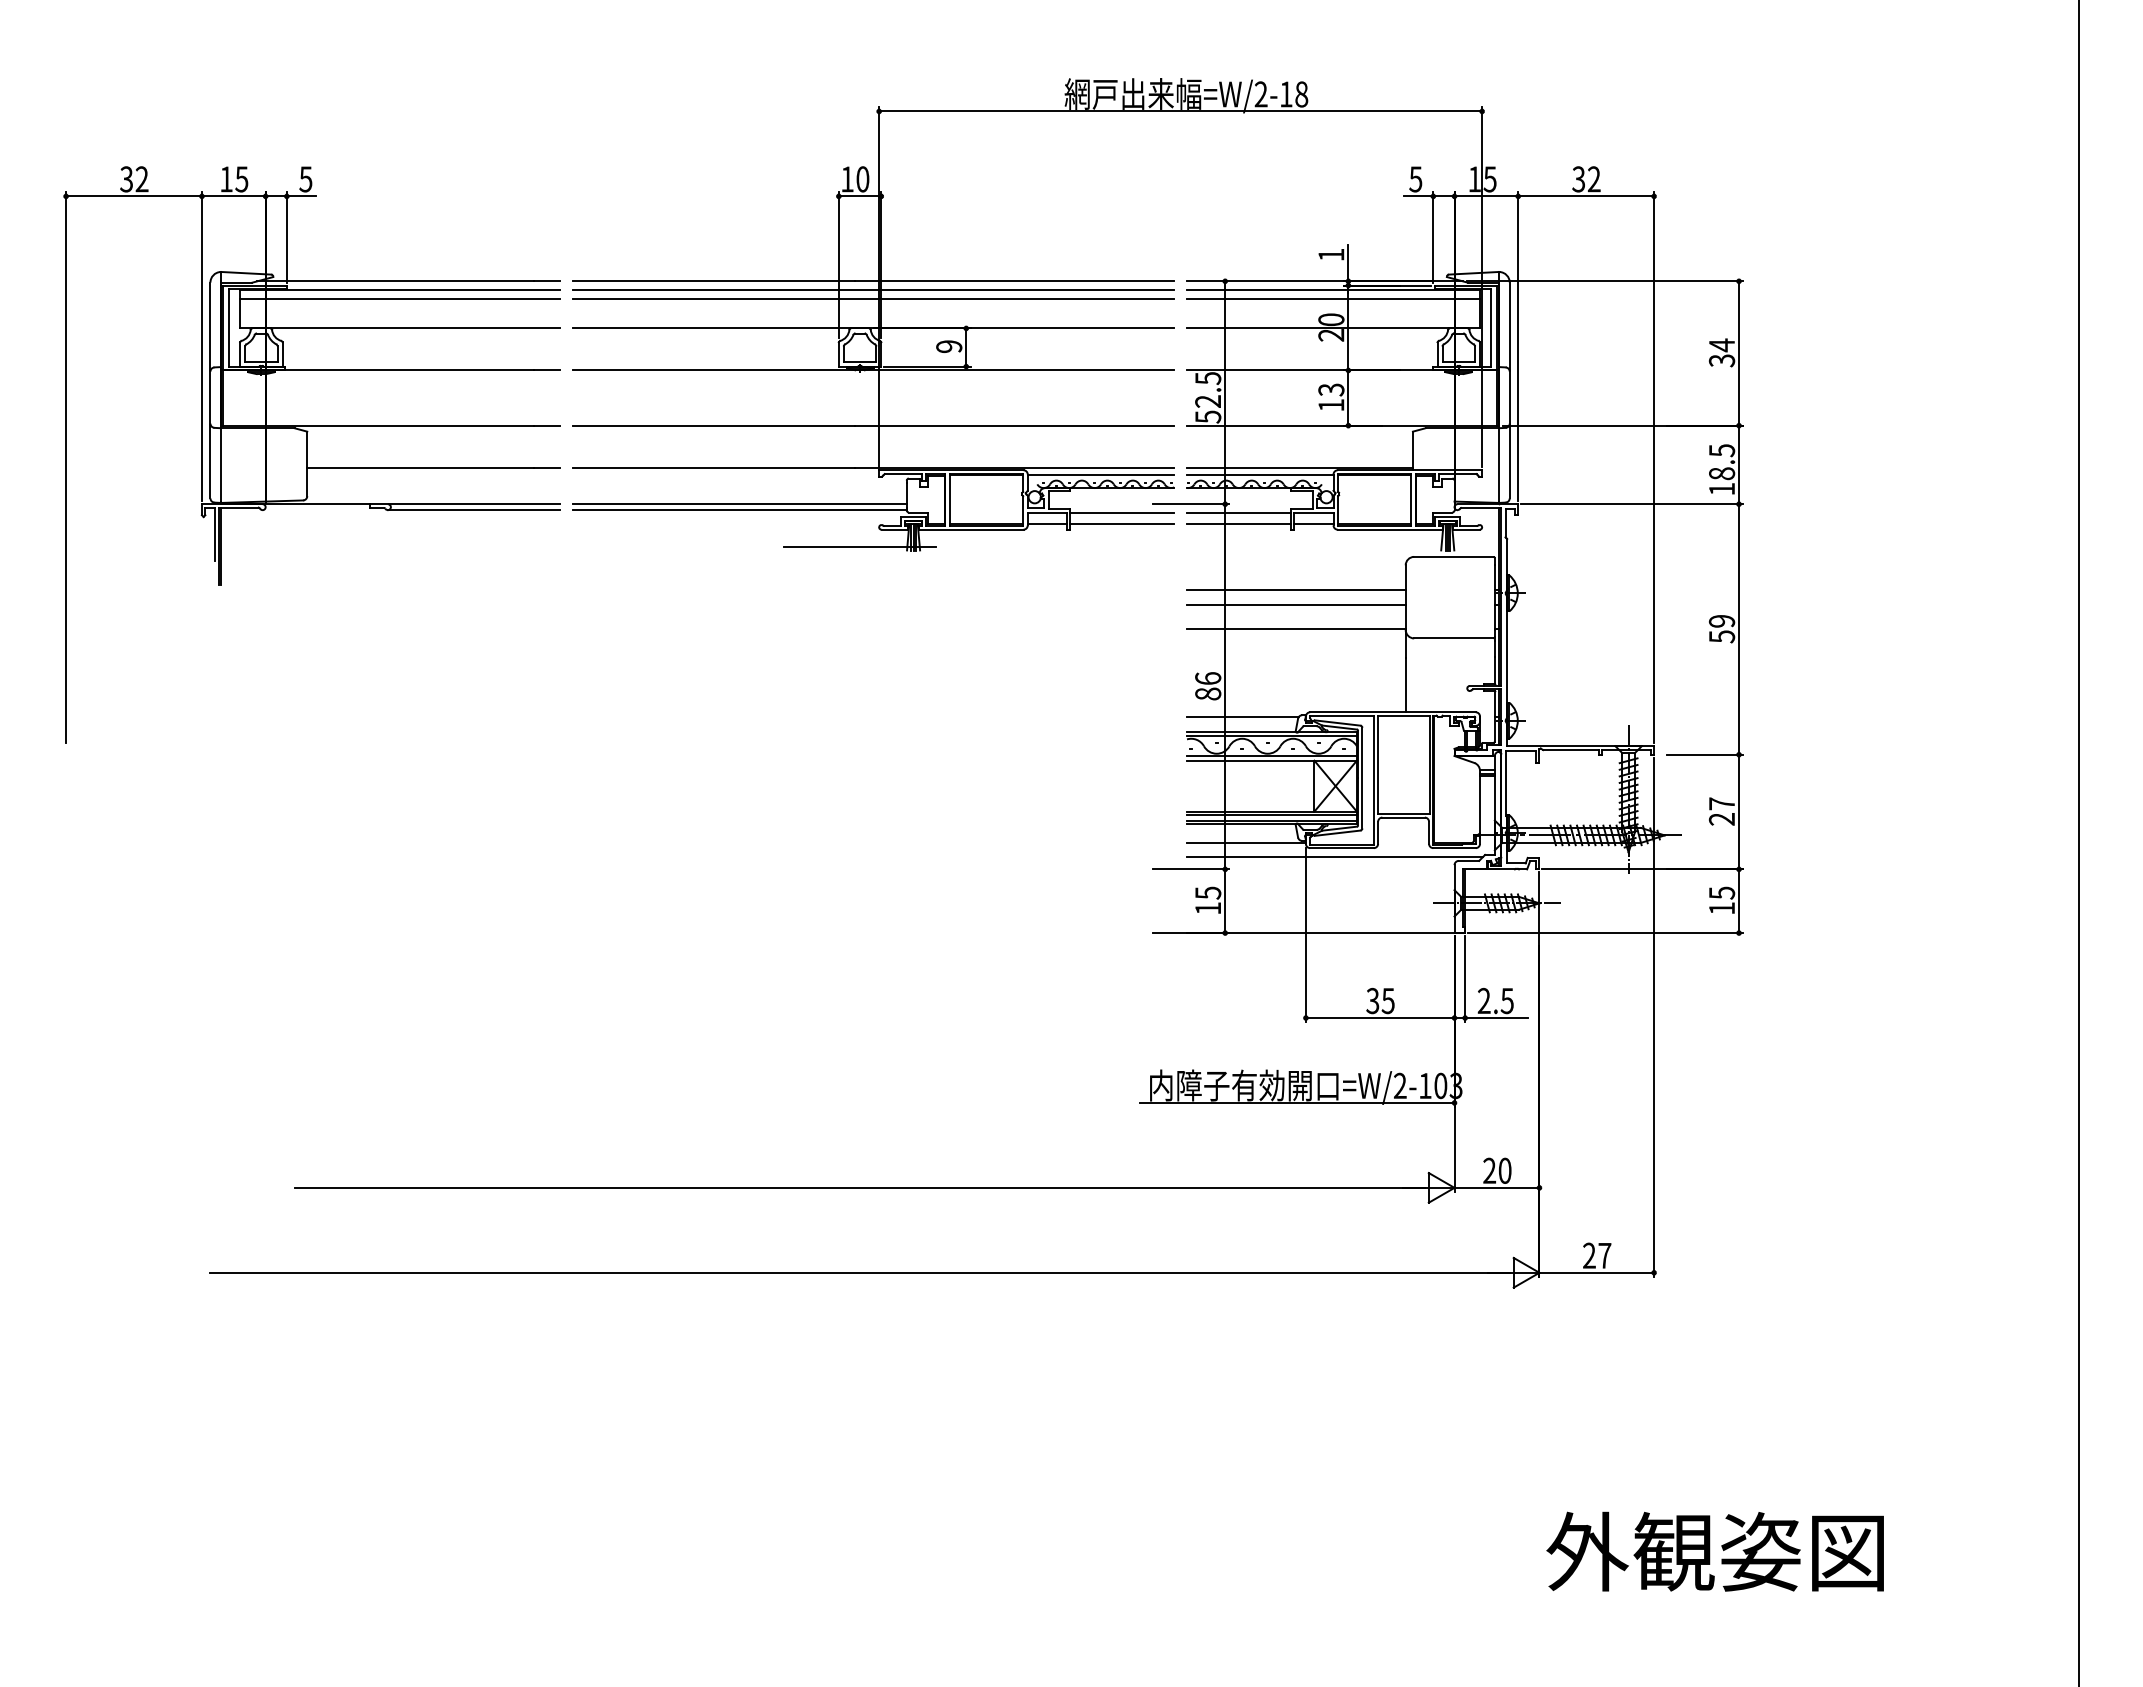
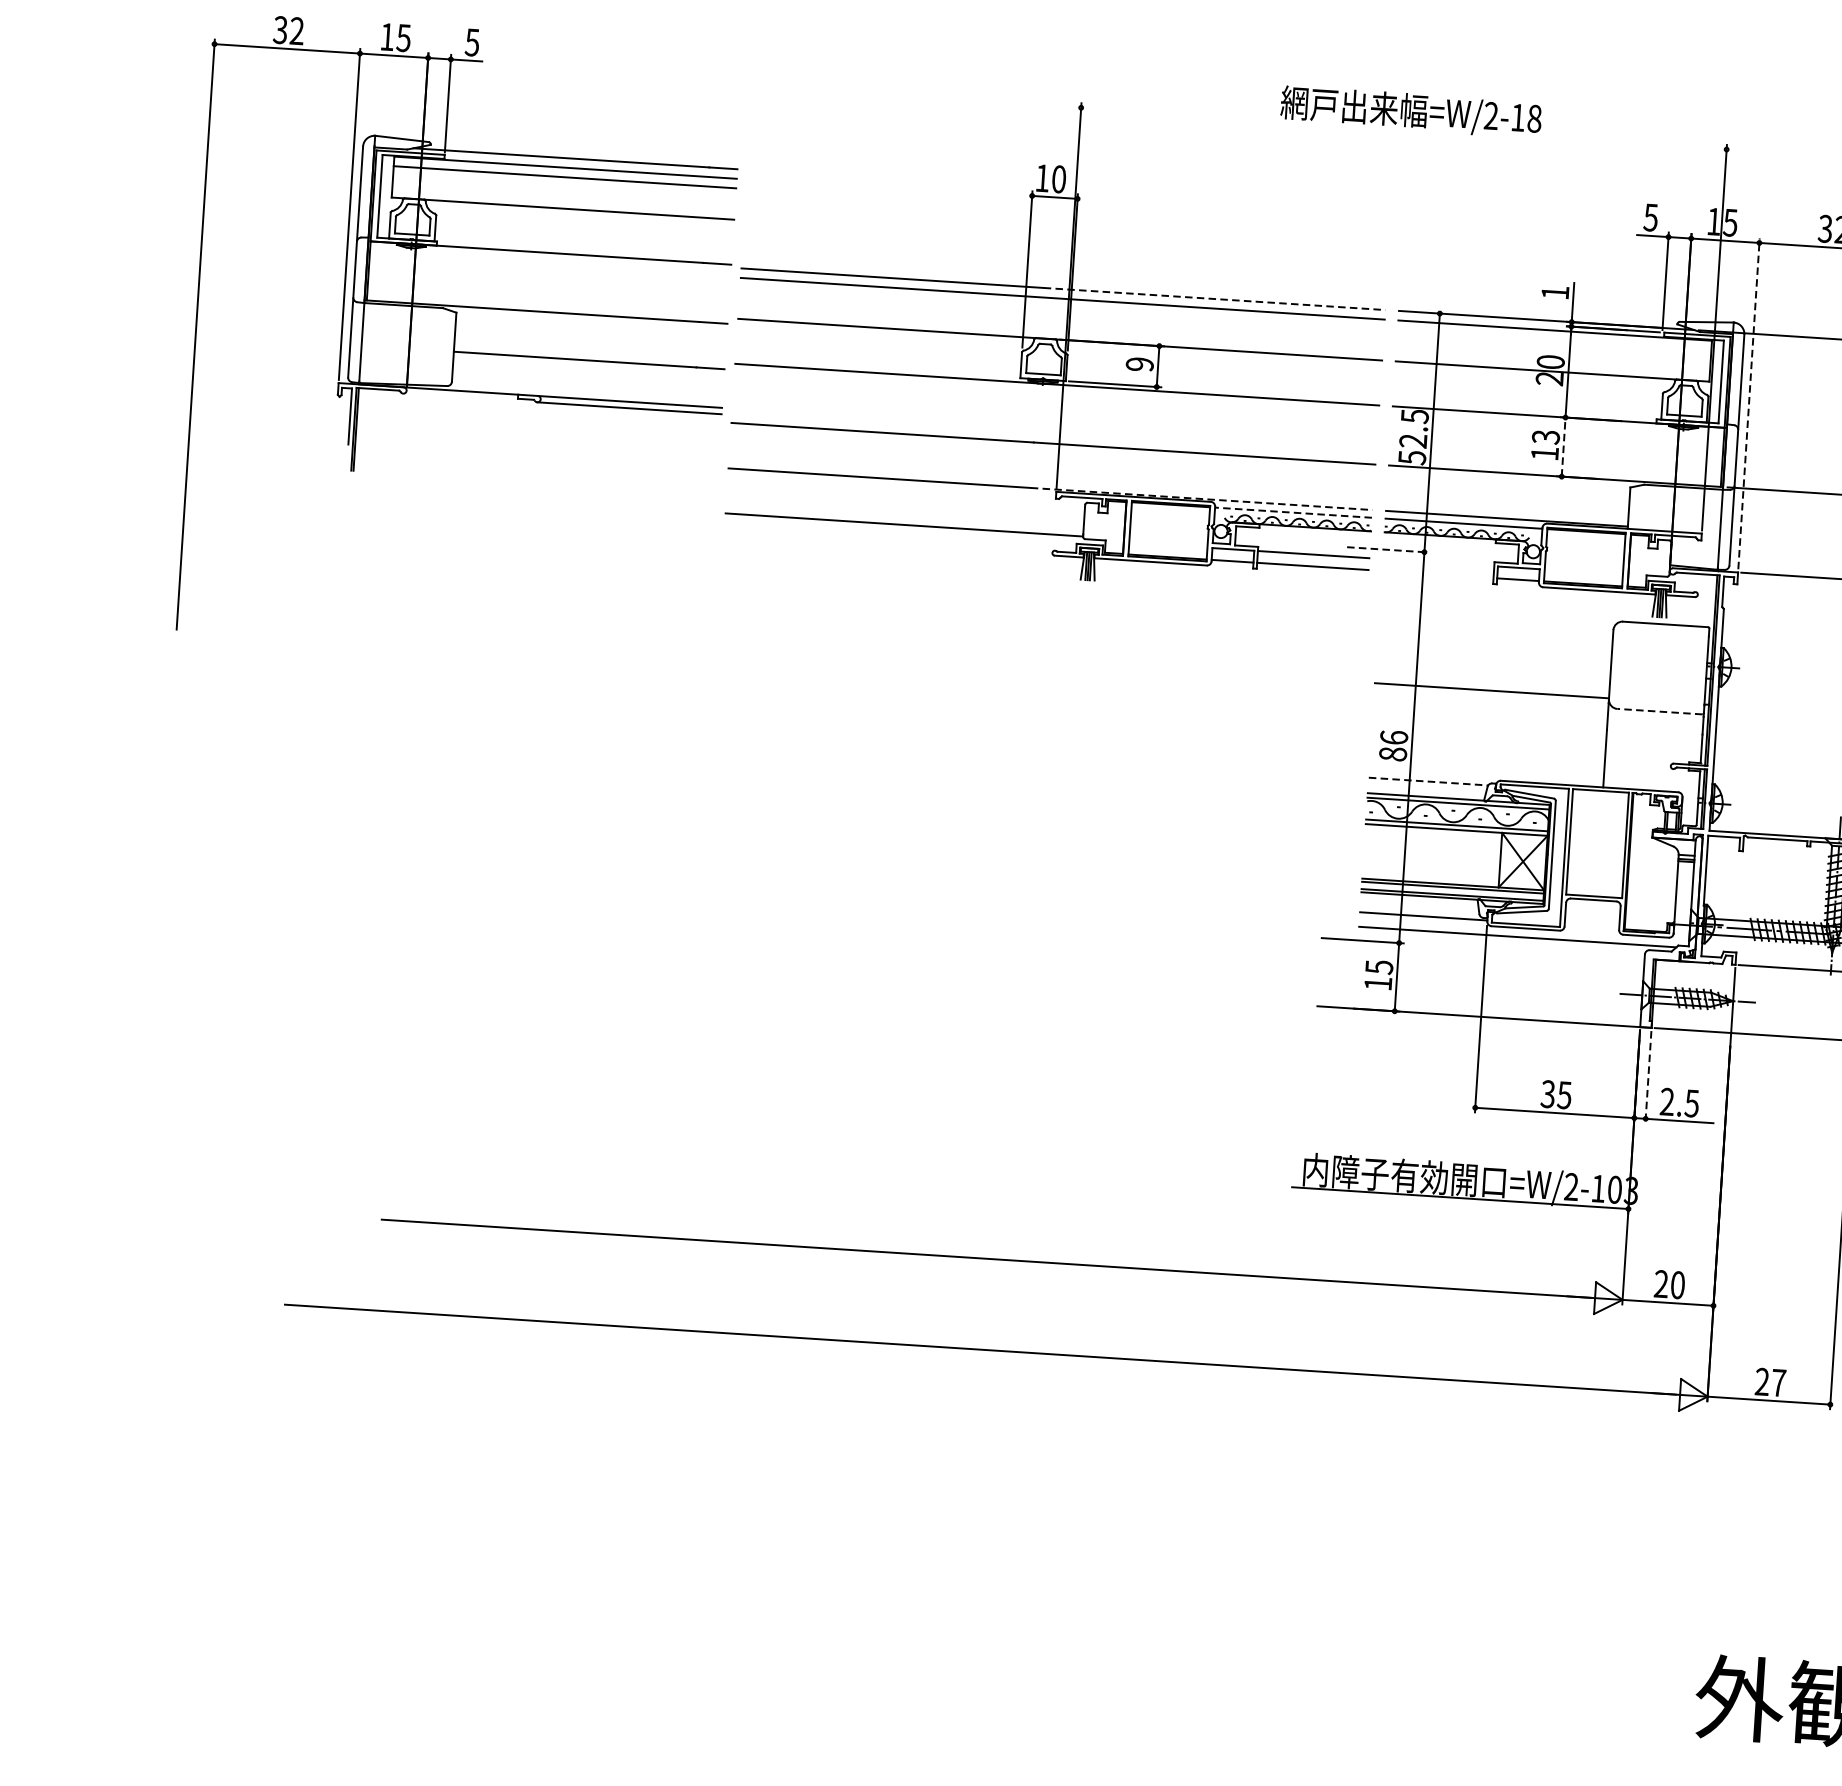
line: (1180, 111) -> (1403, 128), removed
line: (1014, 281) -> (1214, 299), solid -> dashed
line: (873, 299) -> (1062, 308), removed
line: (1333, 299) -> (1554, 340), removed
line: (1518, 346) -> (1749, 403), solid -> dashed
line: (1348, 398) -> (1563, 447), solid -> dashed
part: (311, 454) -> (459, 337), moved
line: (1014, 468) -> (1201, 499), solid -> dashed
line: (1100, 475) -> (1292, 512), solid -> dashed
line: (739, 504) -> (904, 518), removed
line: (1191, 504) -> (1388, 550), solid -> dashed
line: (1239, 513) -> (1439, 563), removed
line: (1239, 524) -> (1438, 574), removed
line: (859, 546) -> (1030, 572), removed
line: (1296, 590) -> (1494, 649), removed
line: (1296, 604) -> (1493, 664), removed
line: (1453, 638) -> (1659, 711), solid -> dashed
line: (1242, 717) -> (1428, 781), solid -> dashed
line: (1465, 979) -> (1648, 1077), solid -> dashed

